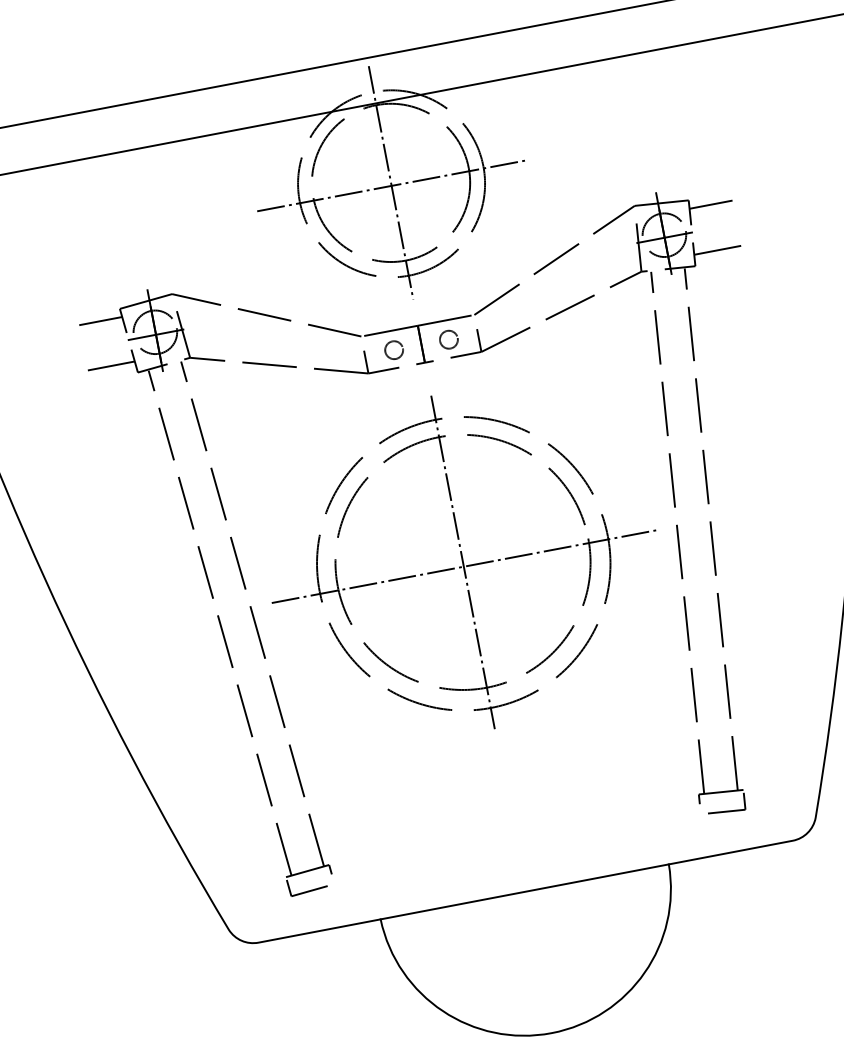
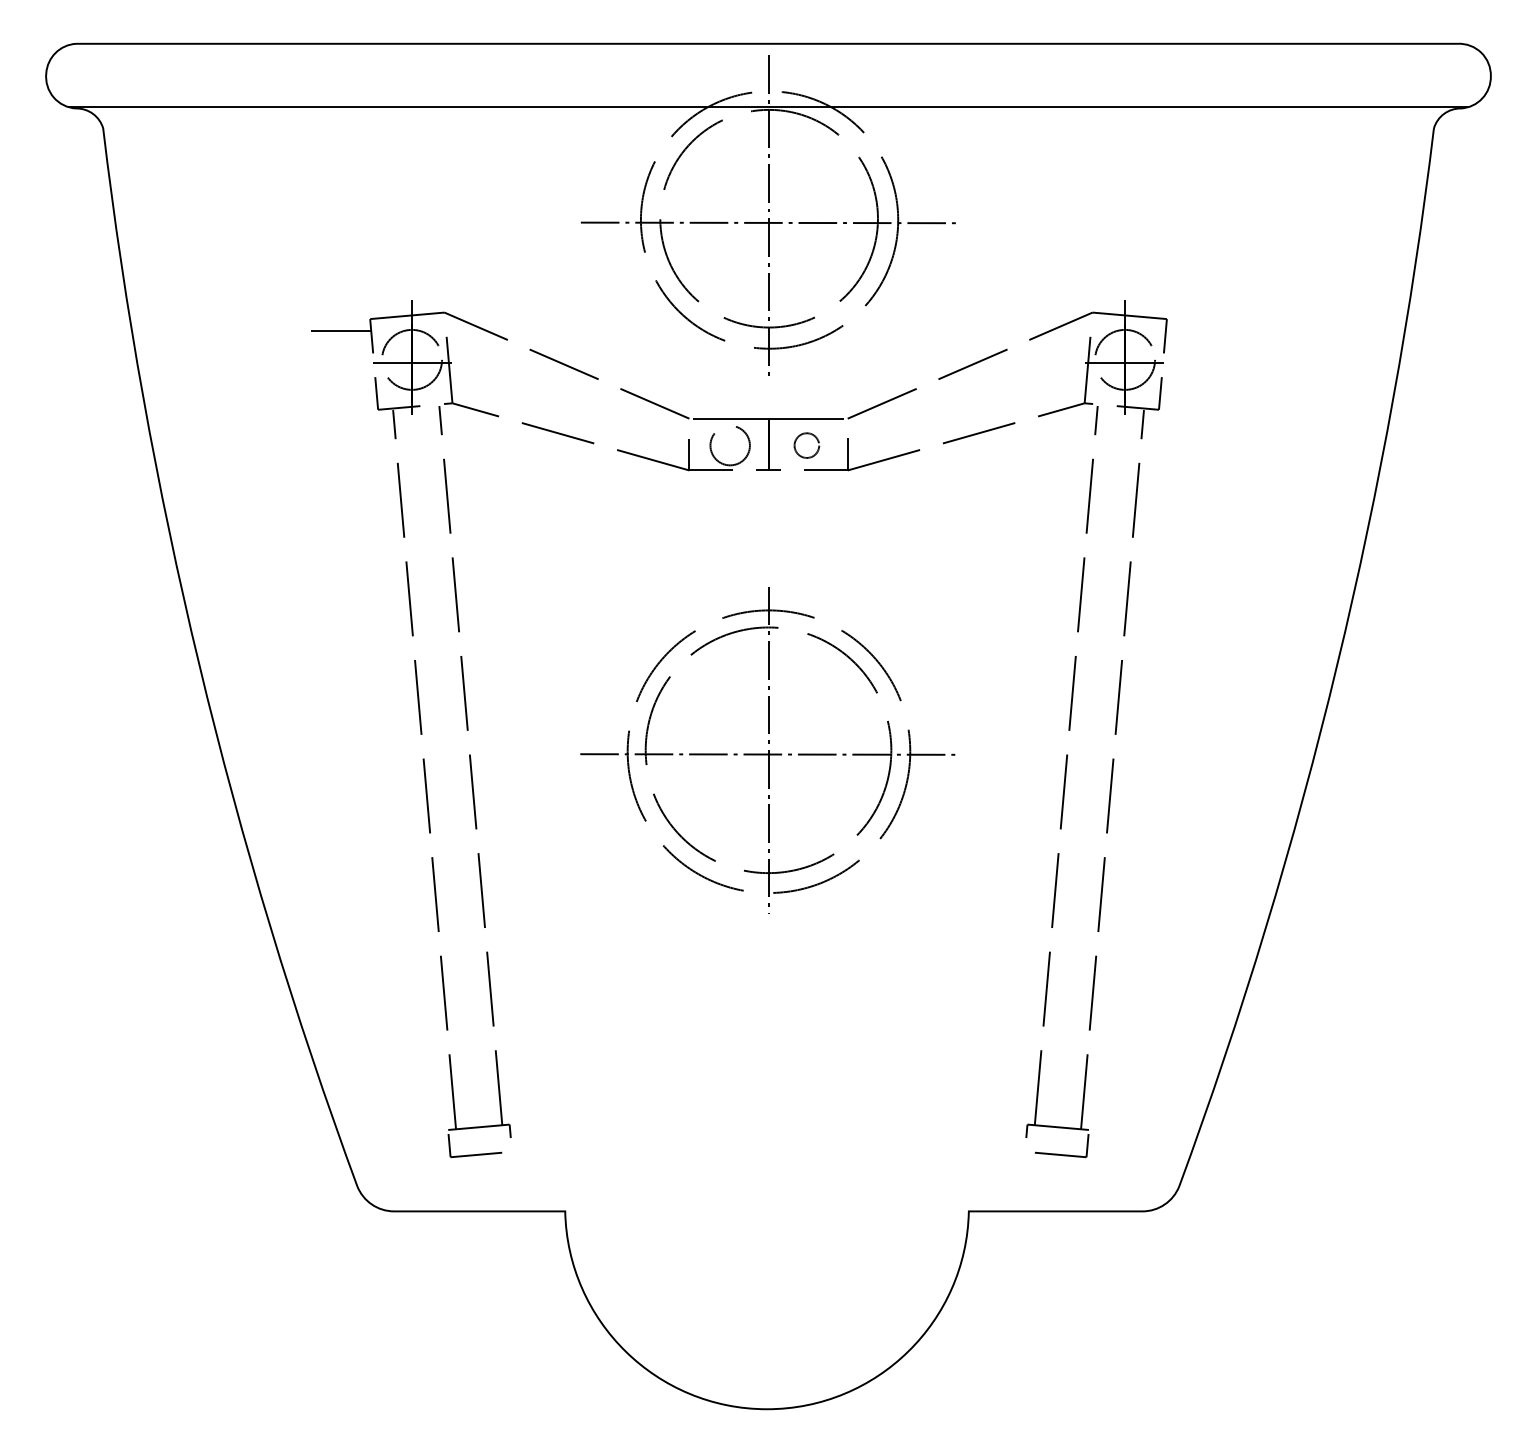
line: (710, 204) -> (1195, 330), removed
line: (717, 250) -> (1193, 394), removed
circle: (393, 350) -> (729, 445), size x1.6
line: (111, 366) -> (343, 394), removed
part: (463, 562) -> (768, 750), size x0.7
line: (524, 892) -> (766, 1211), removed

